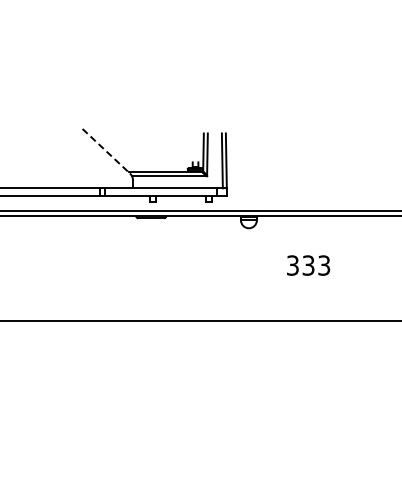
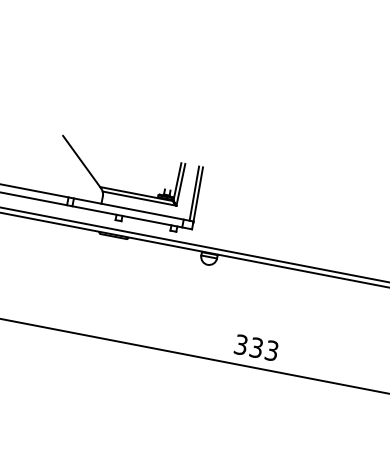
line: (106, 151) -> (82, 162), dashed -> solid
text: (308, 265) -> (256, 347), moved

